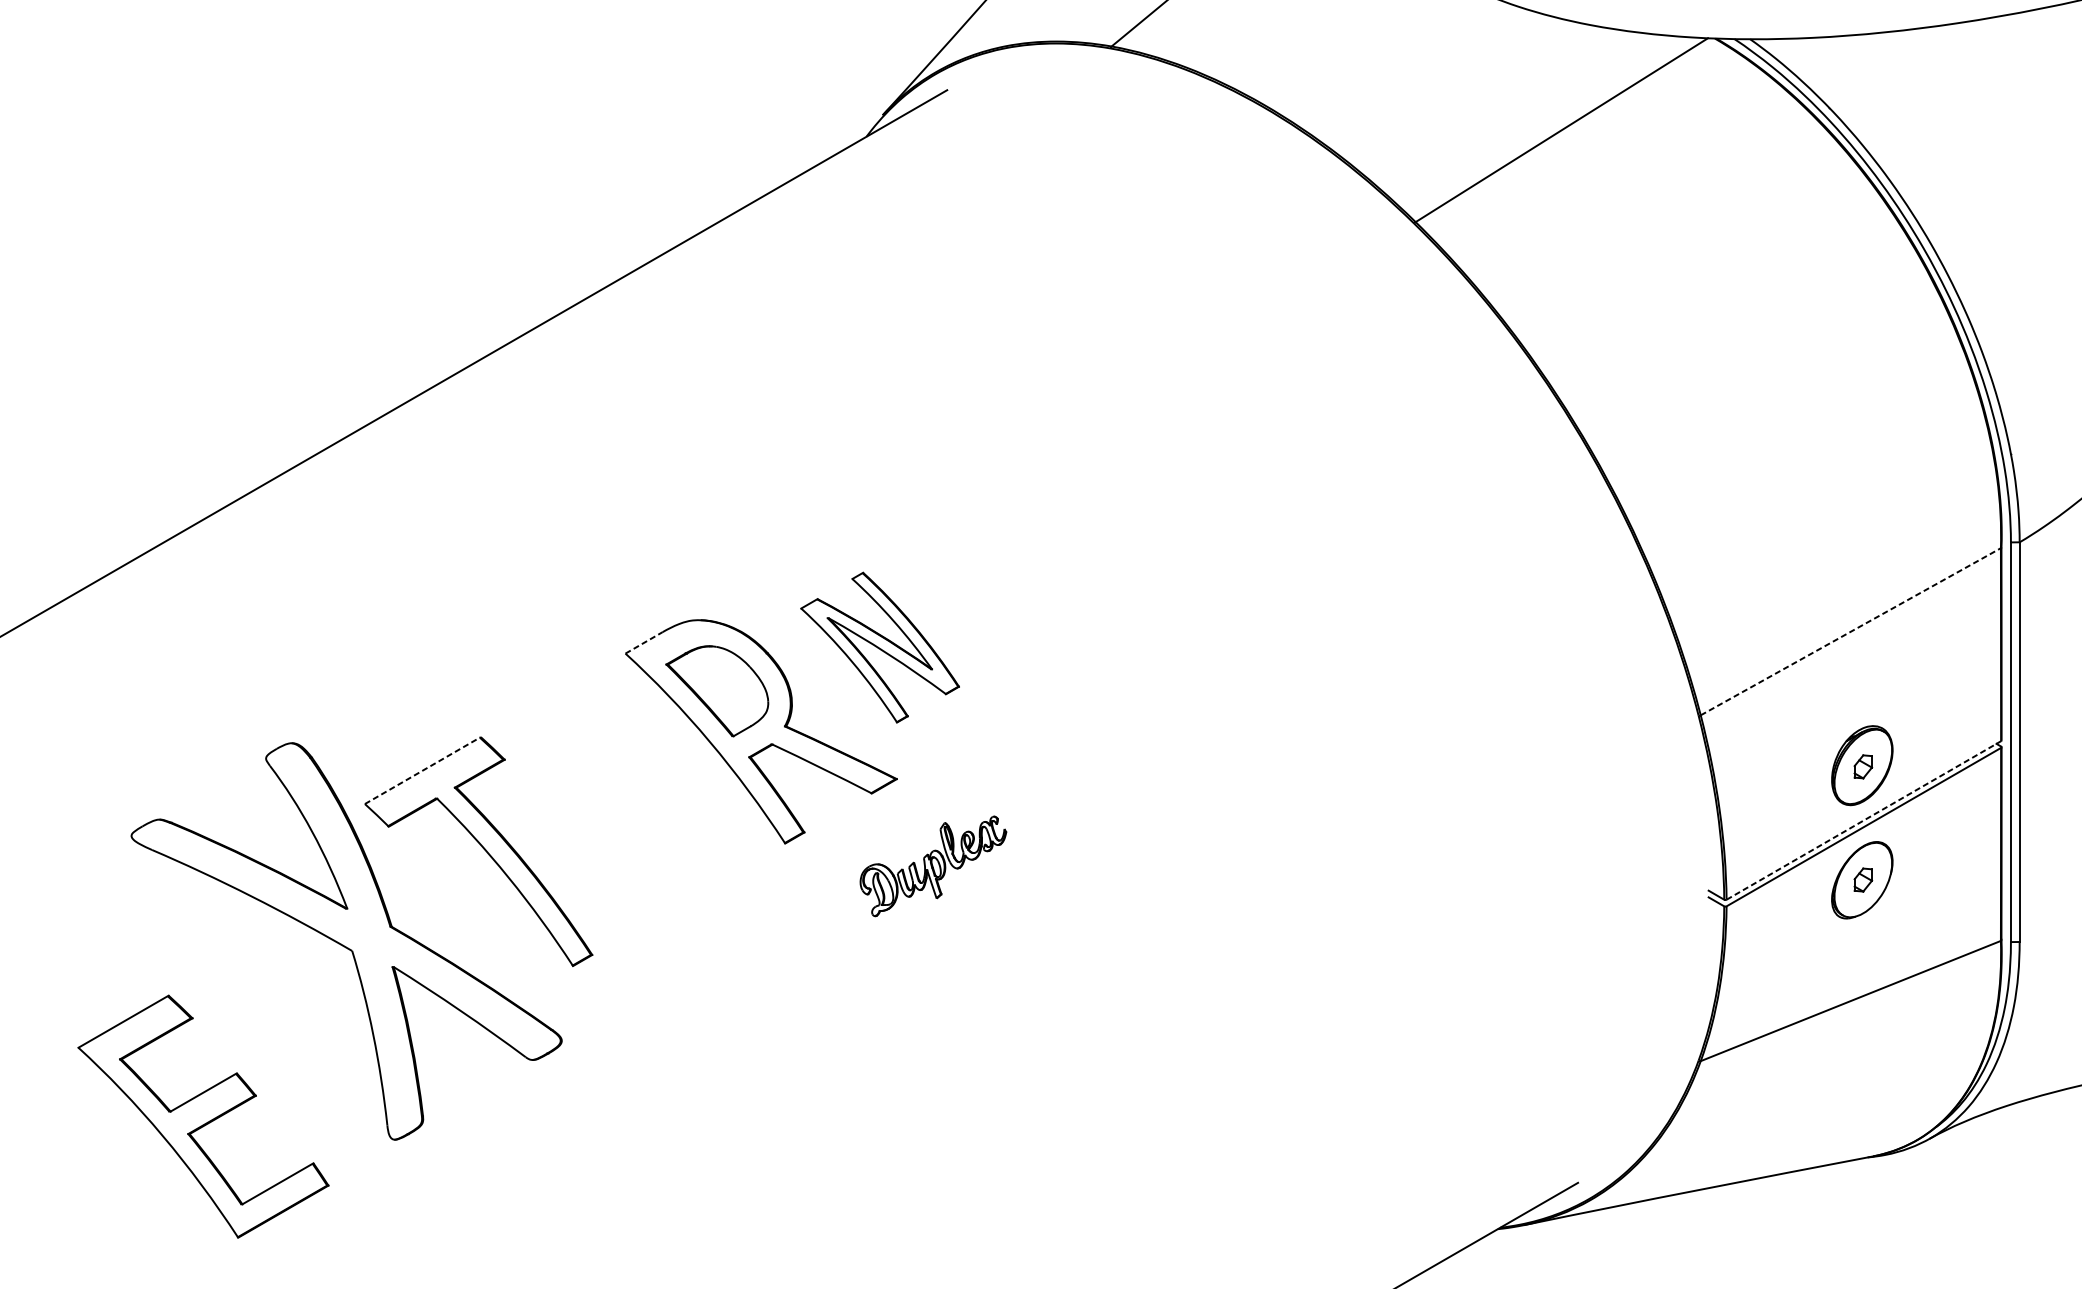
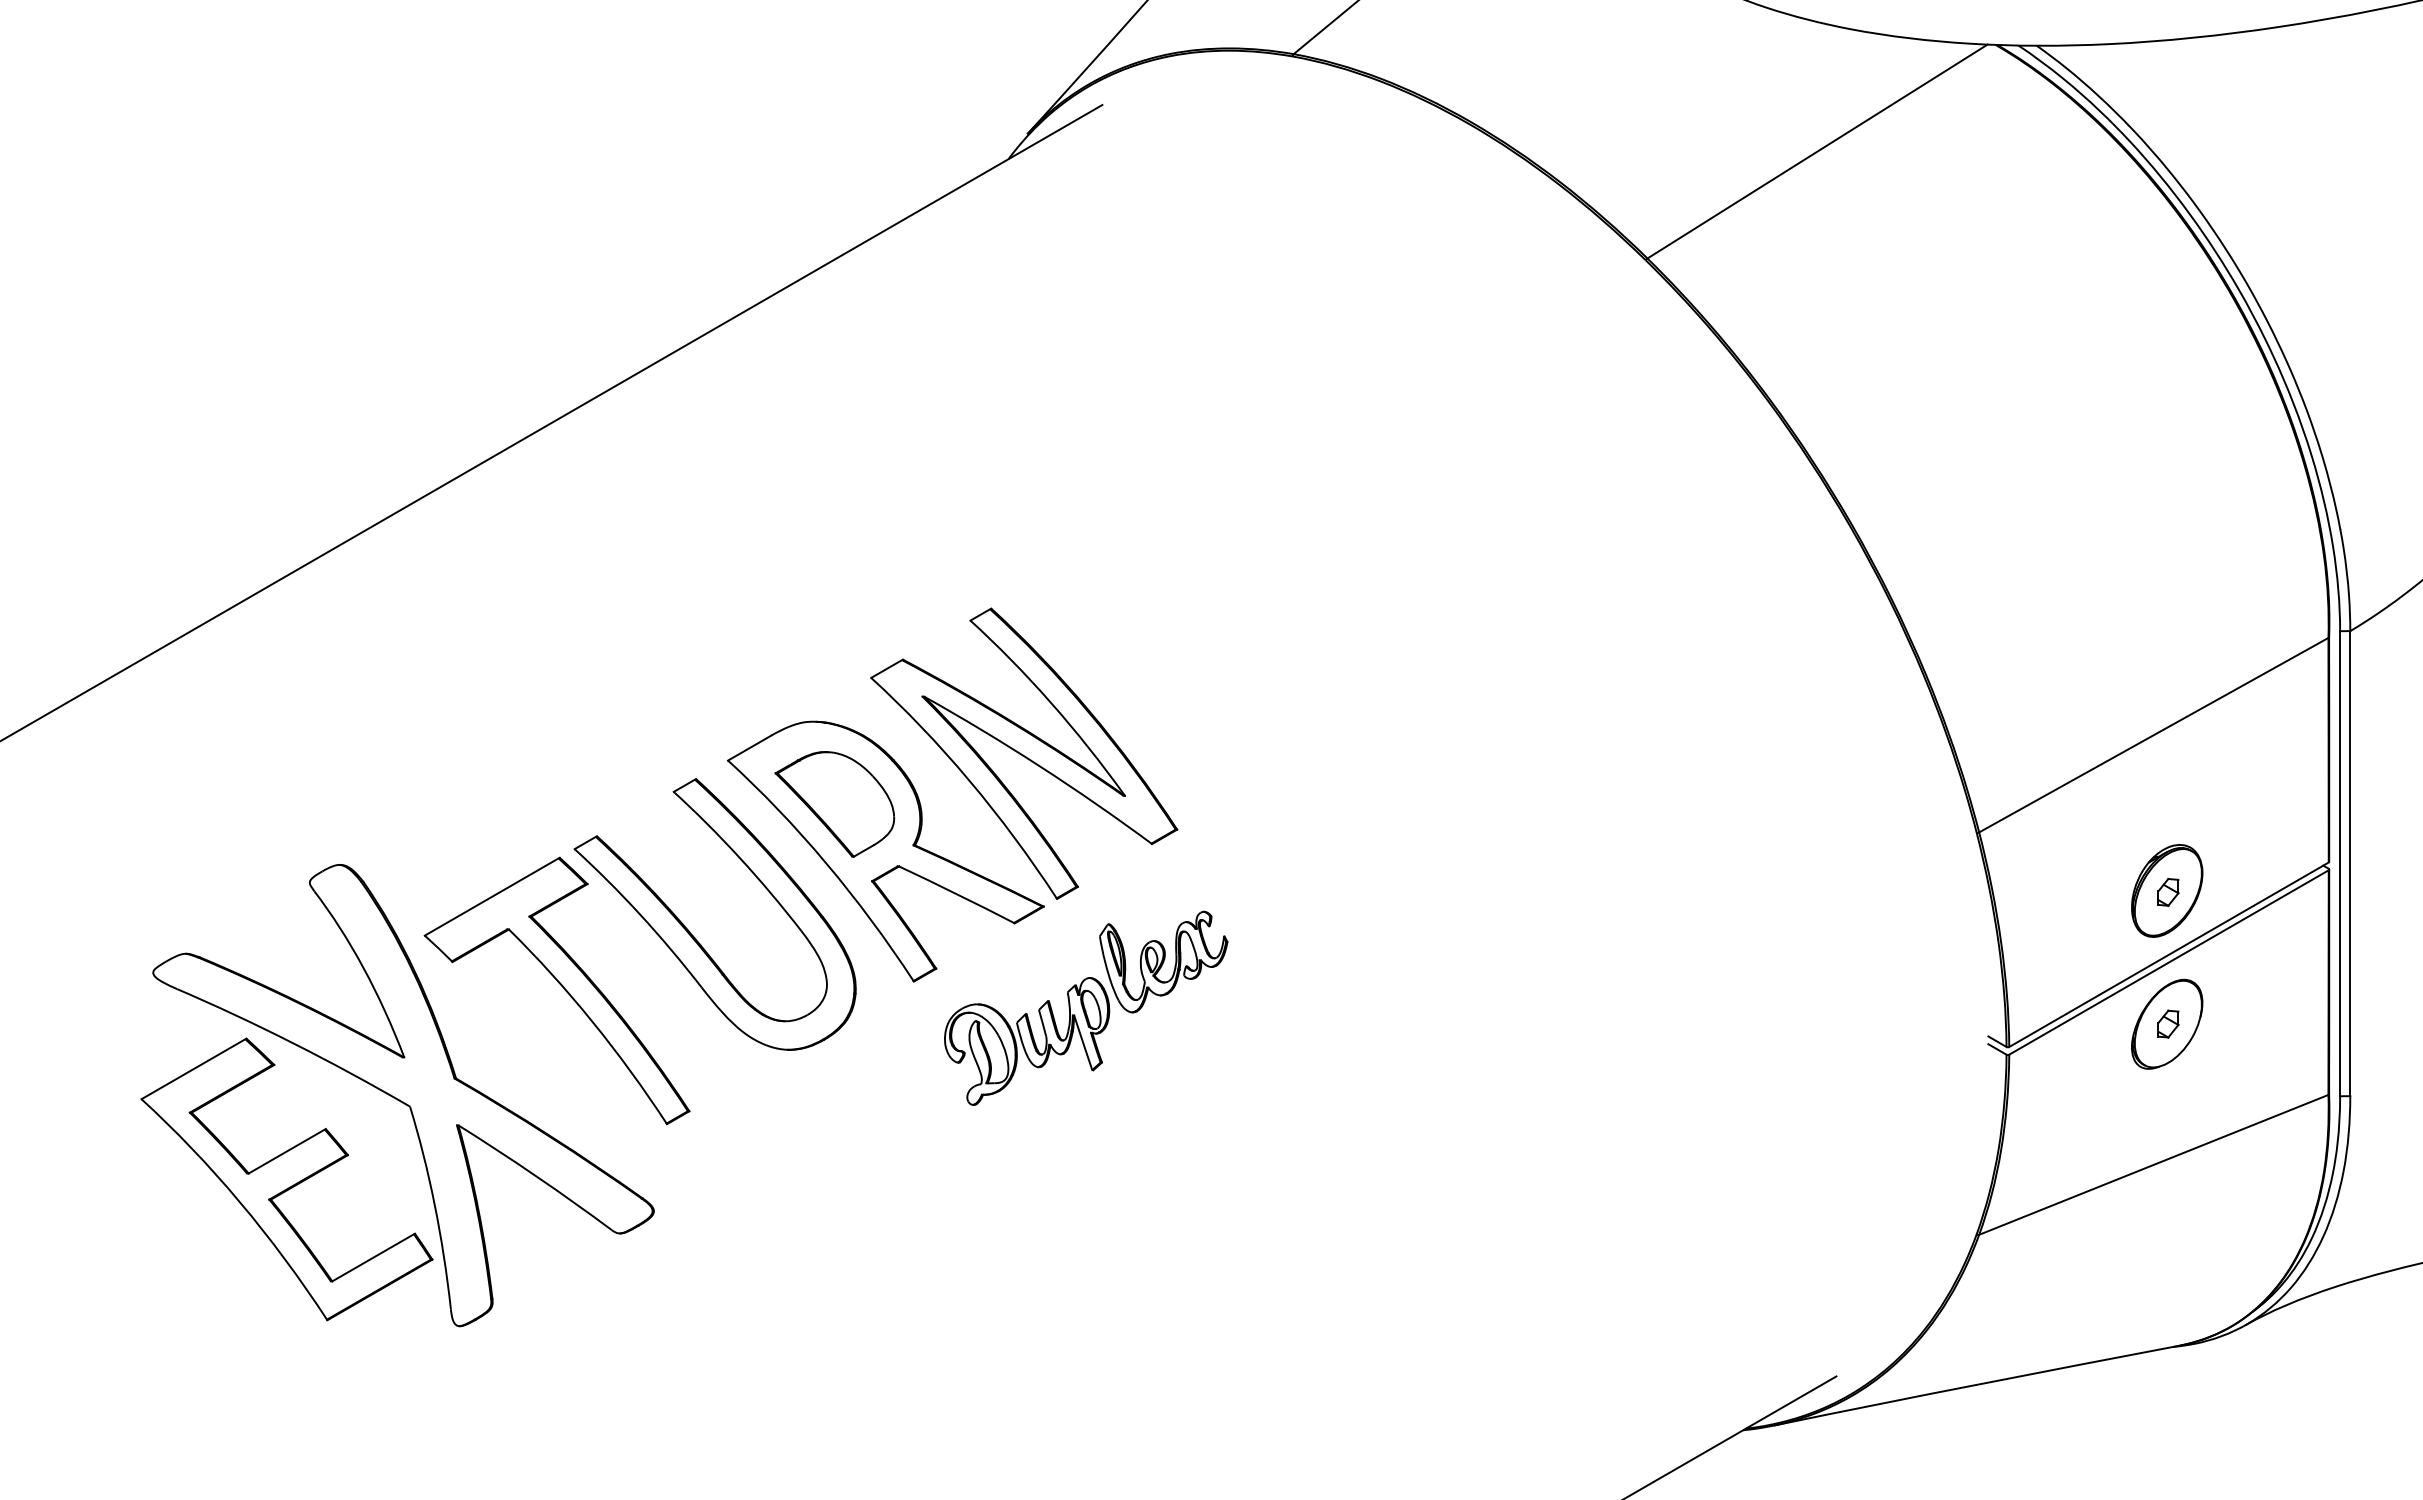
line: (1850, 632) -> (2153, 735), dashed -> solid
line: (643, 643) -> (749, 748), dashed -> solid
part: (880, 647) -> (1024, 753), size x1.67
line: (423, 770) -> (492, 896), dashed -> solid
part: (593, 800) -> (690, 931), added
line: (1864, 820) -> (2169, 954), dashed -> solid
part: (933, 865) -> (1086, 1007), size x1.67
part: (203, 1116) -> (286, 1179), moved

